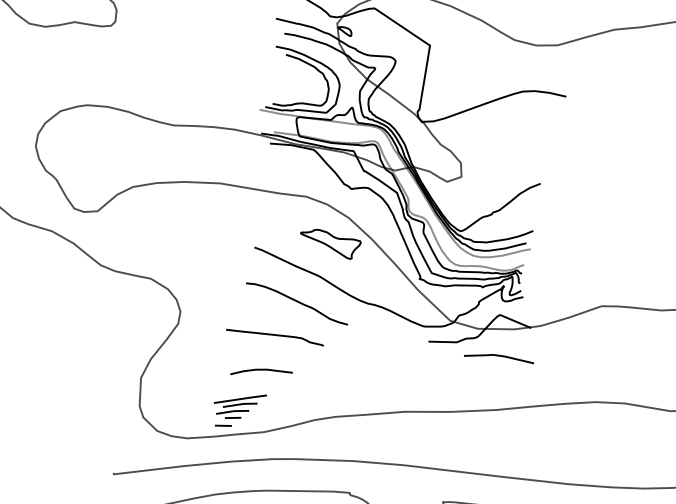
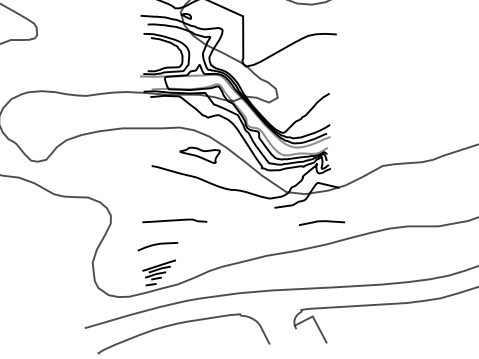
curve: (297, 303) -> (185, 197), removed
line: (498, 357) -> (321, 222), moved
curve: (261, 371) -> (157, 245), moved

